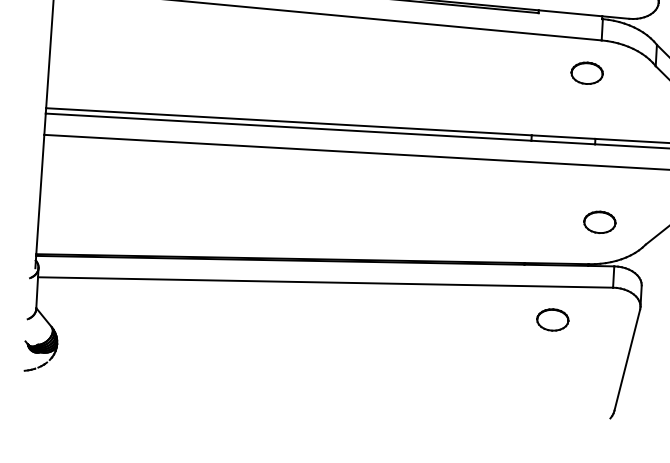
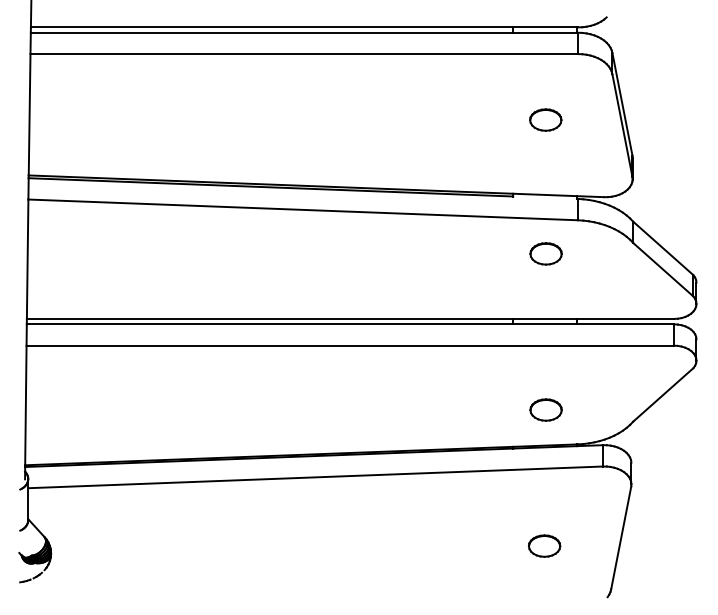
part: (586, 72) -> (545, 253), moved
part: (599, 221) -> (545, 409), moved
part: (552, 319) -> (544, 545), moved

